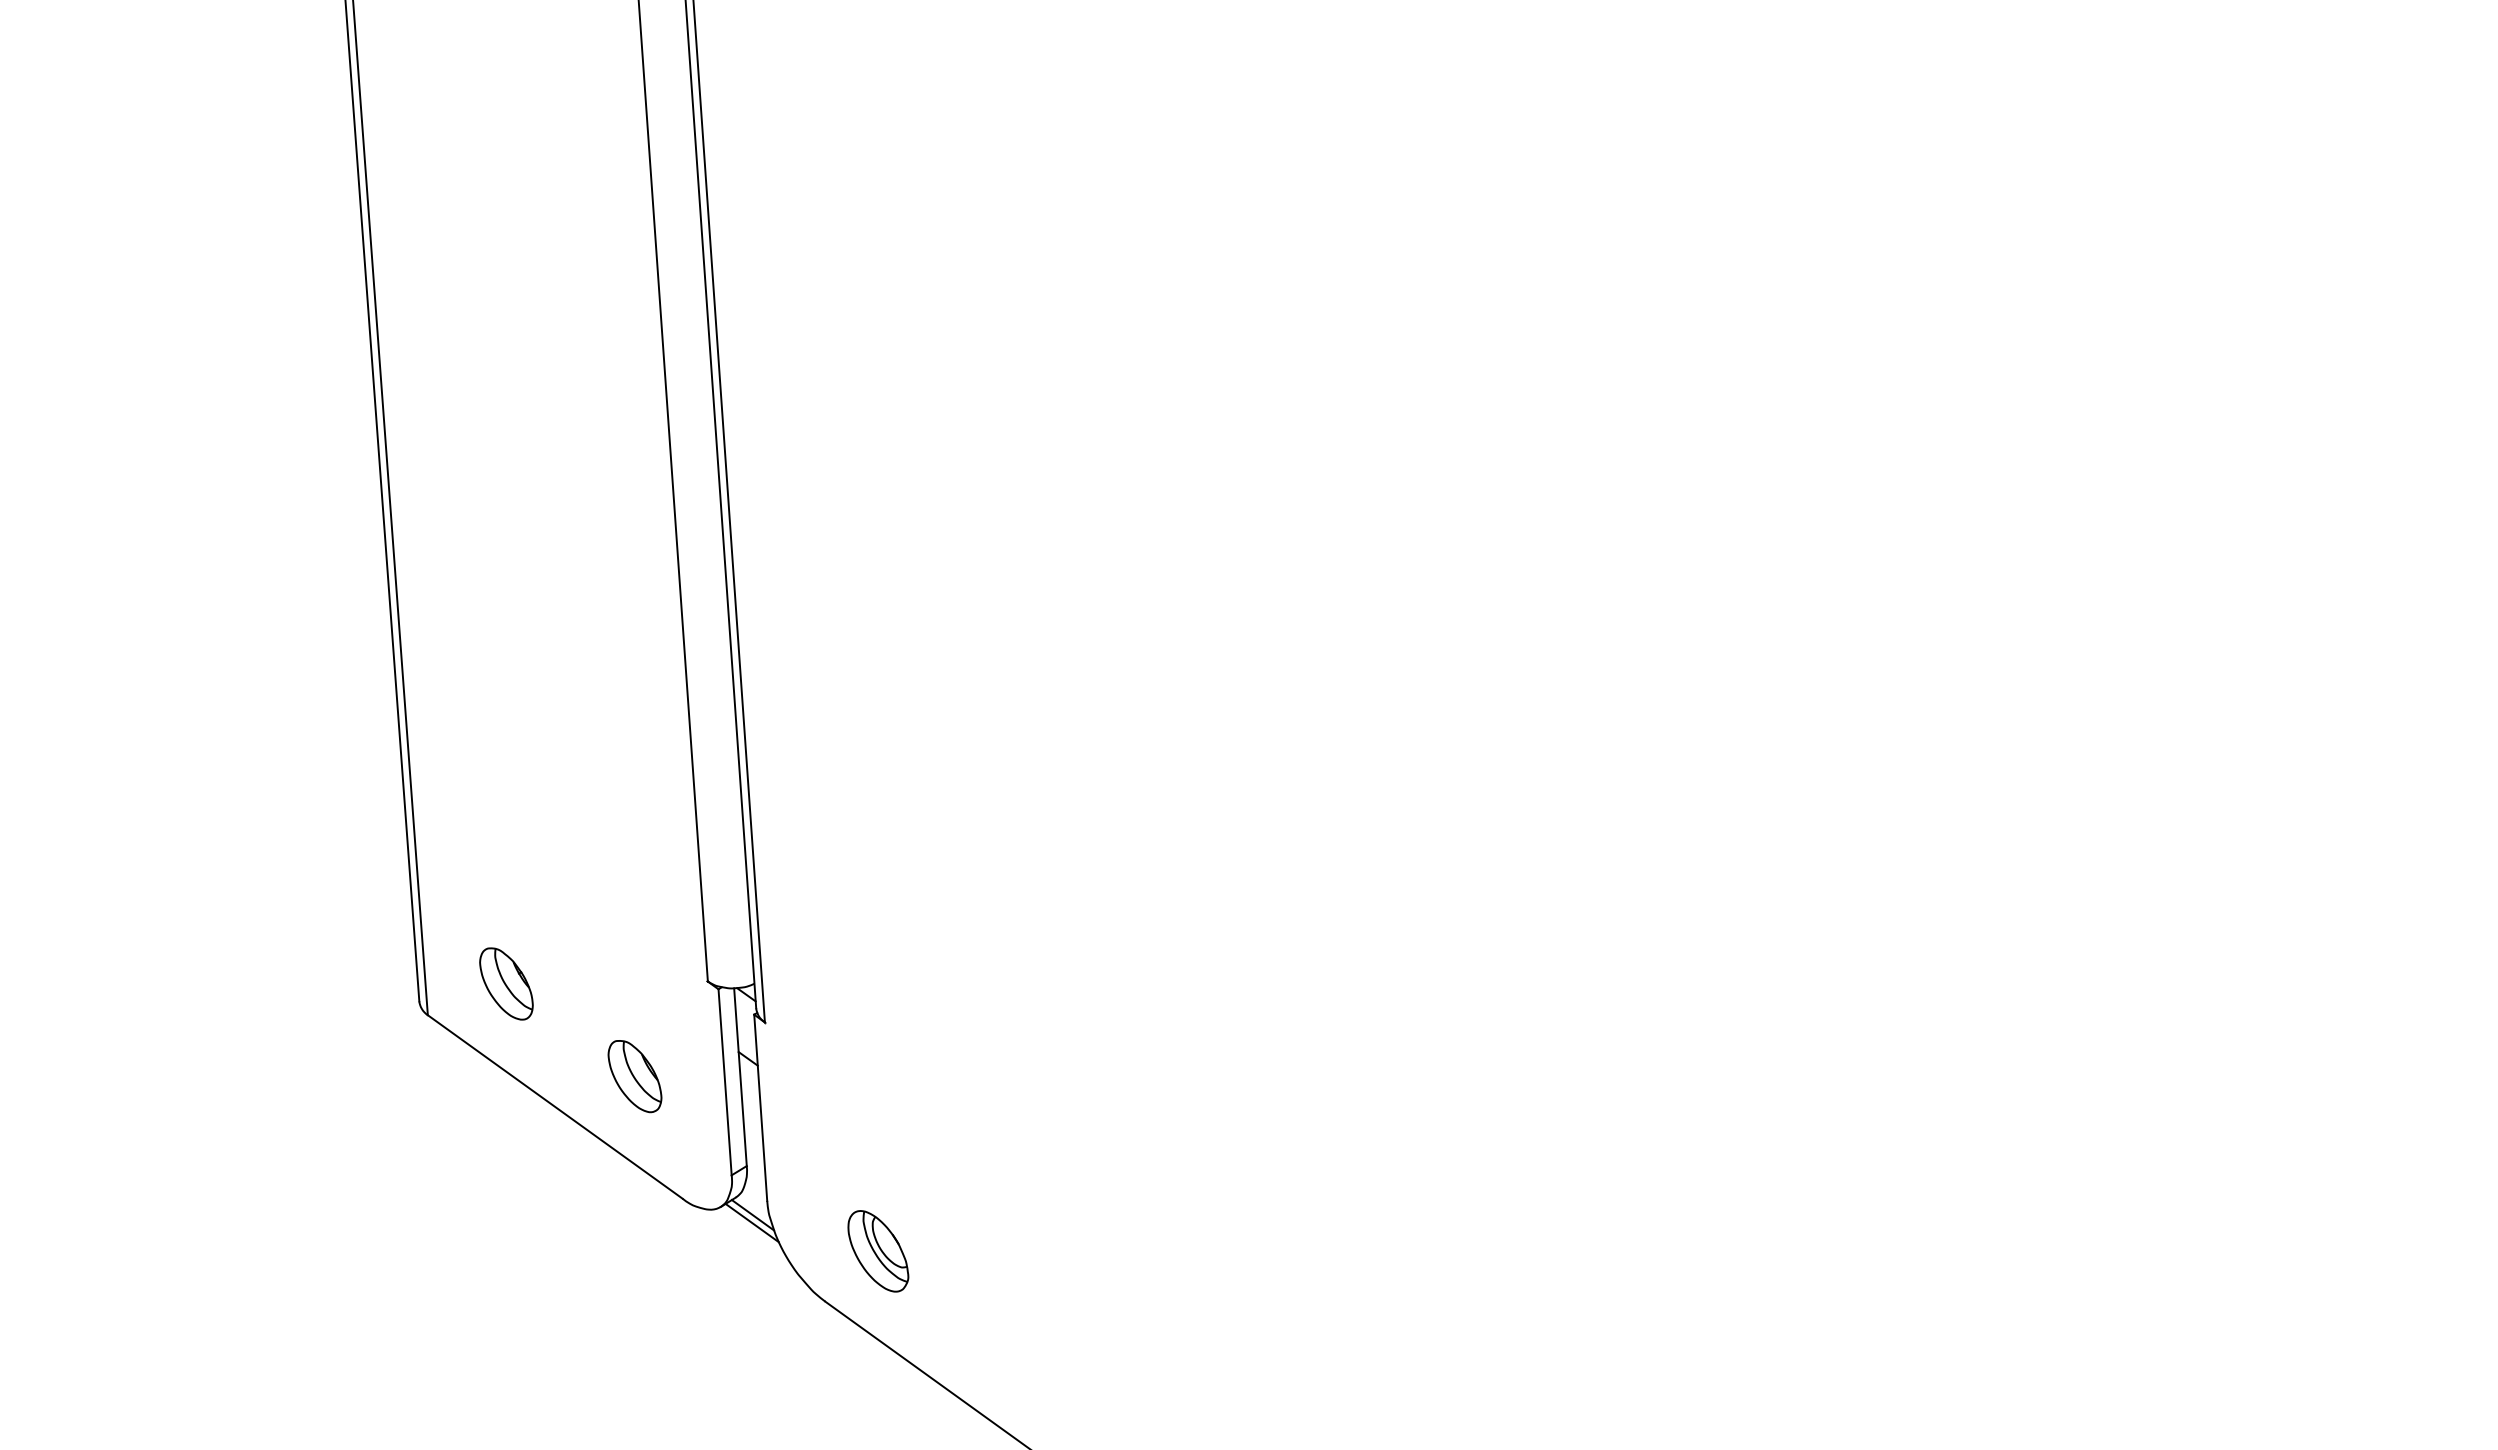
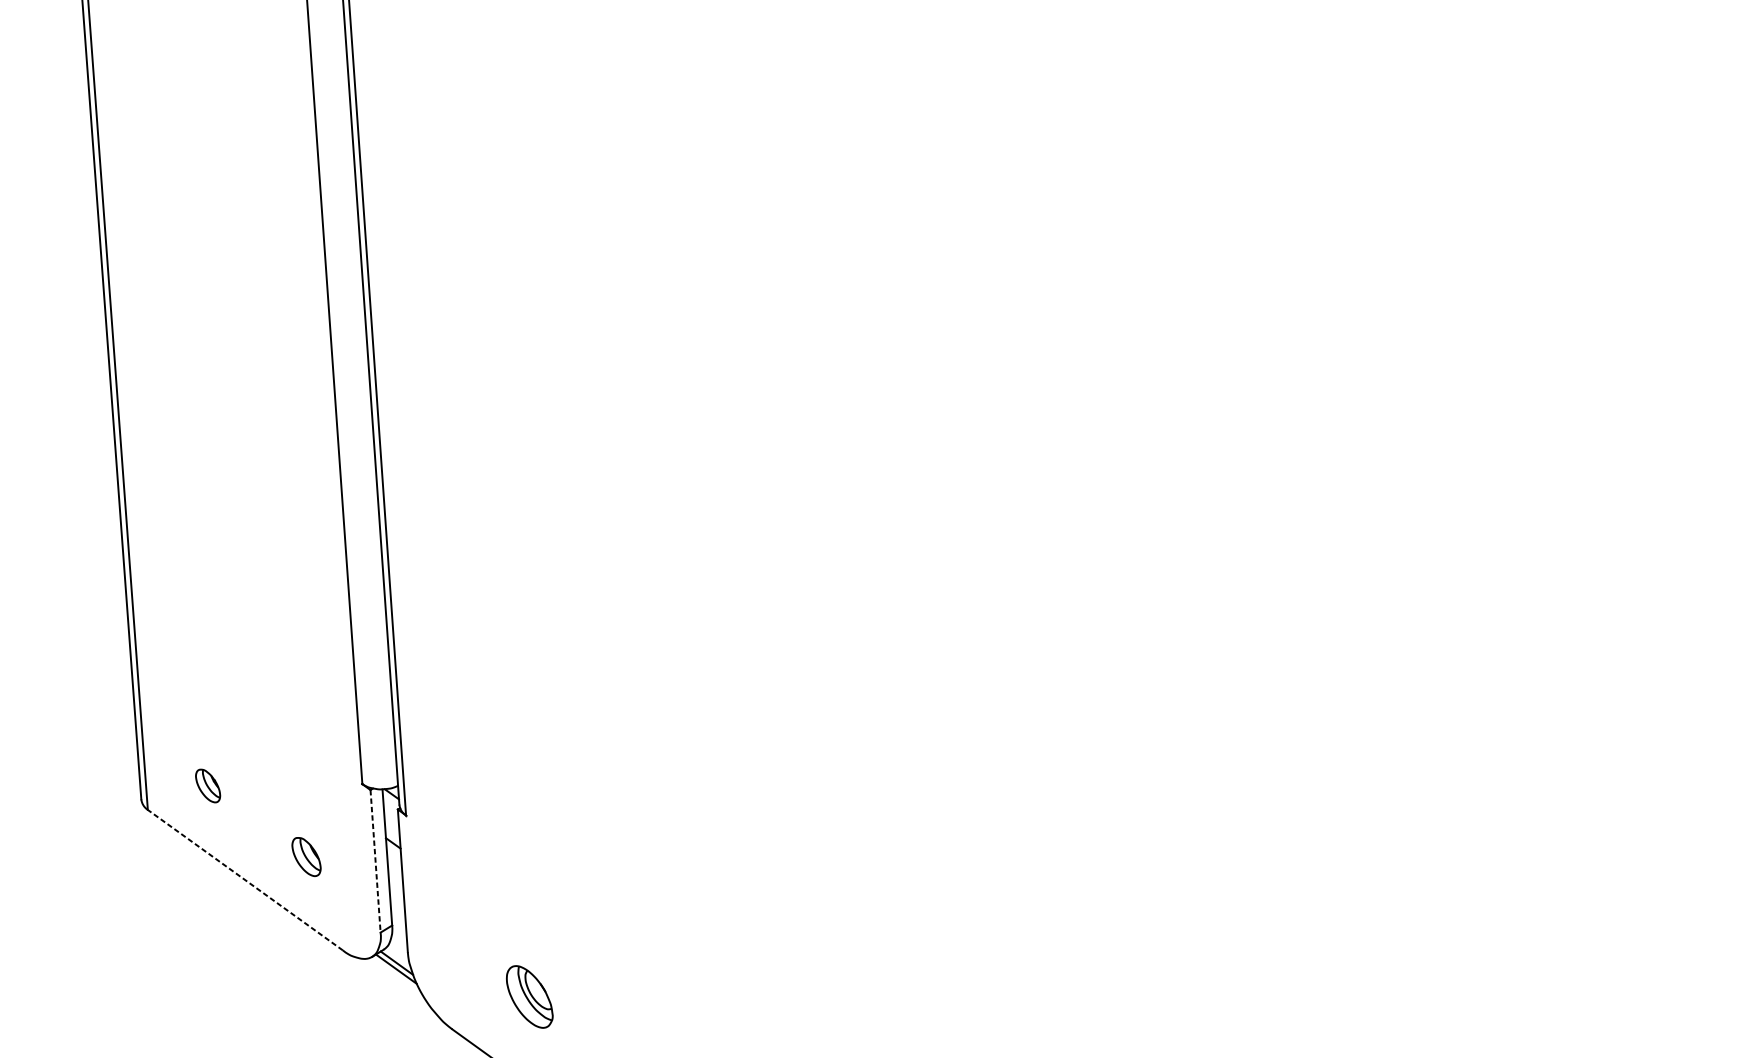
part: (506, 983) -> (208, 785), size x0.6
part: (634, 1076) -> (306, 856), size x0.7
line: (725, 1082) -> (375, 861), solid -> dashed
line: (555, 1106) -> (245, 879), solid -> dashed
part: (878, 1251) -> (529, 997), moved

